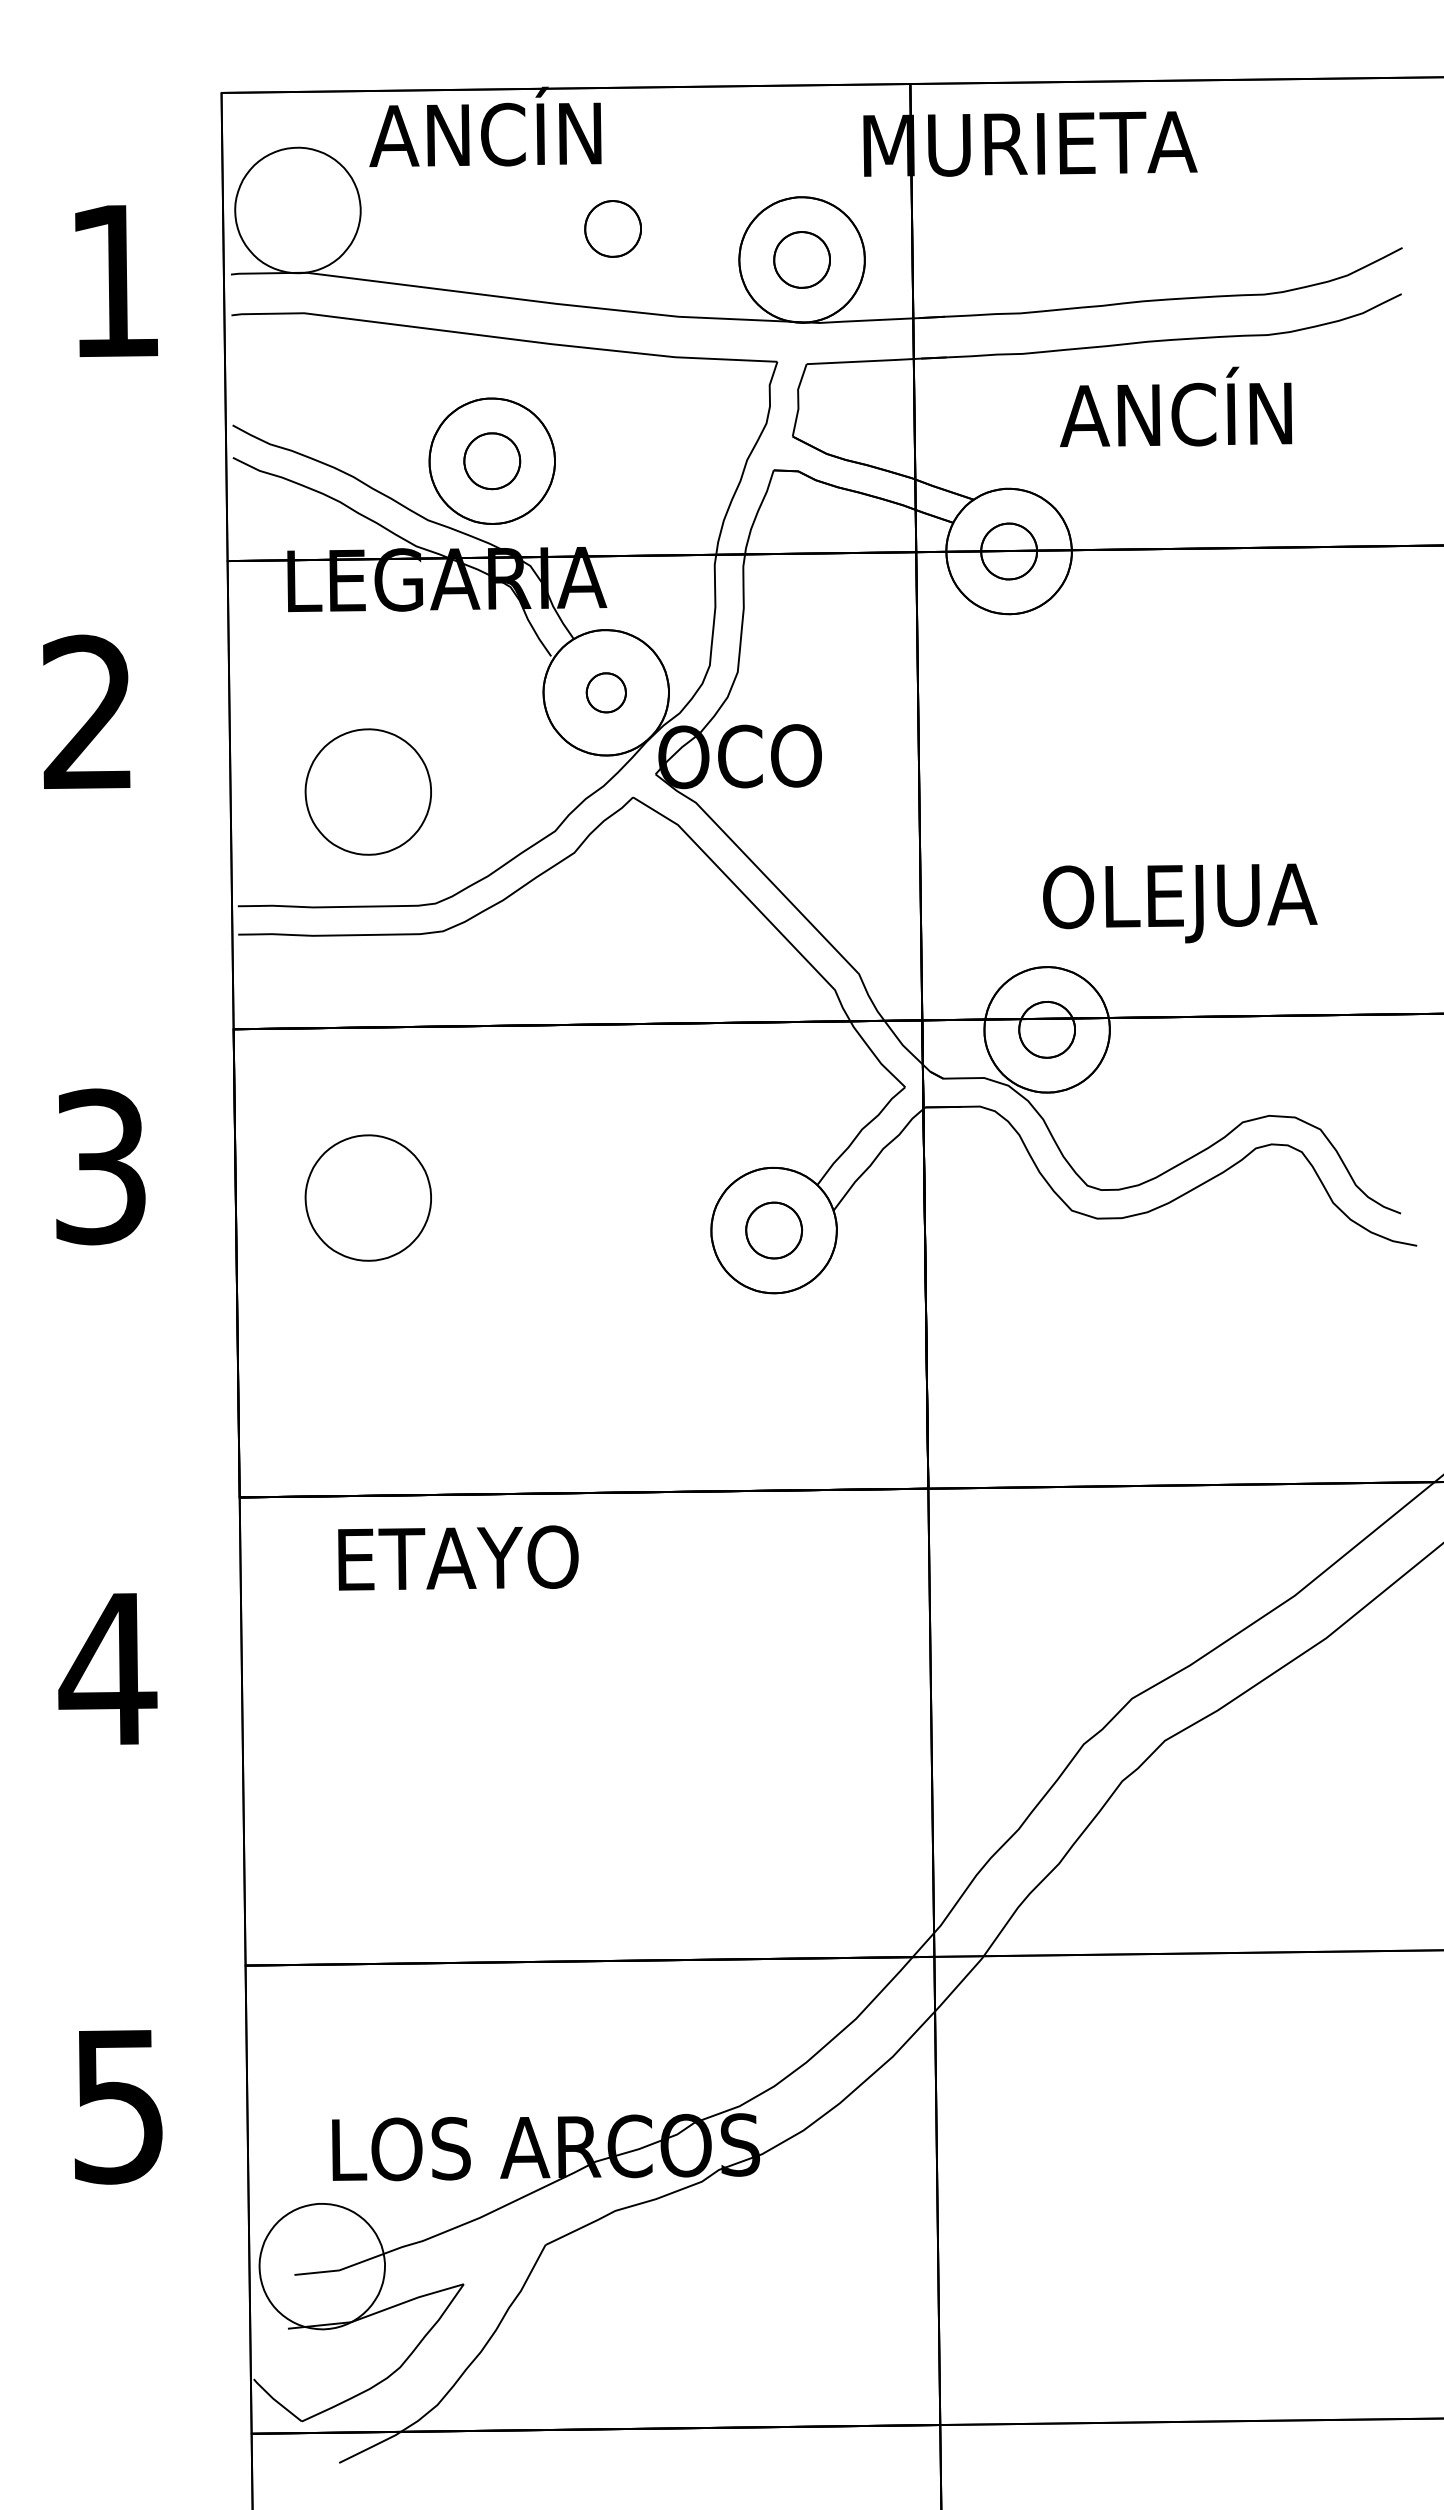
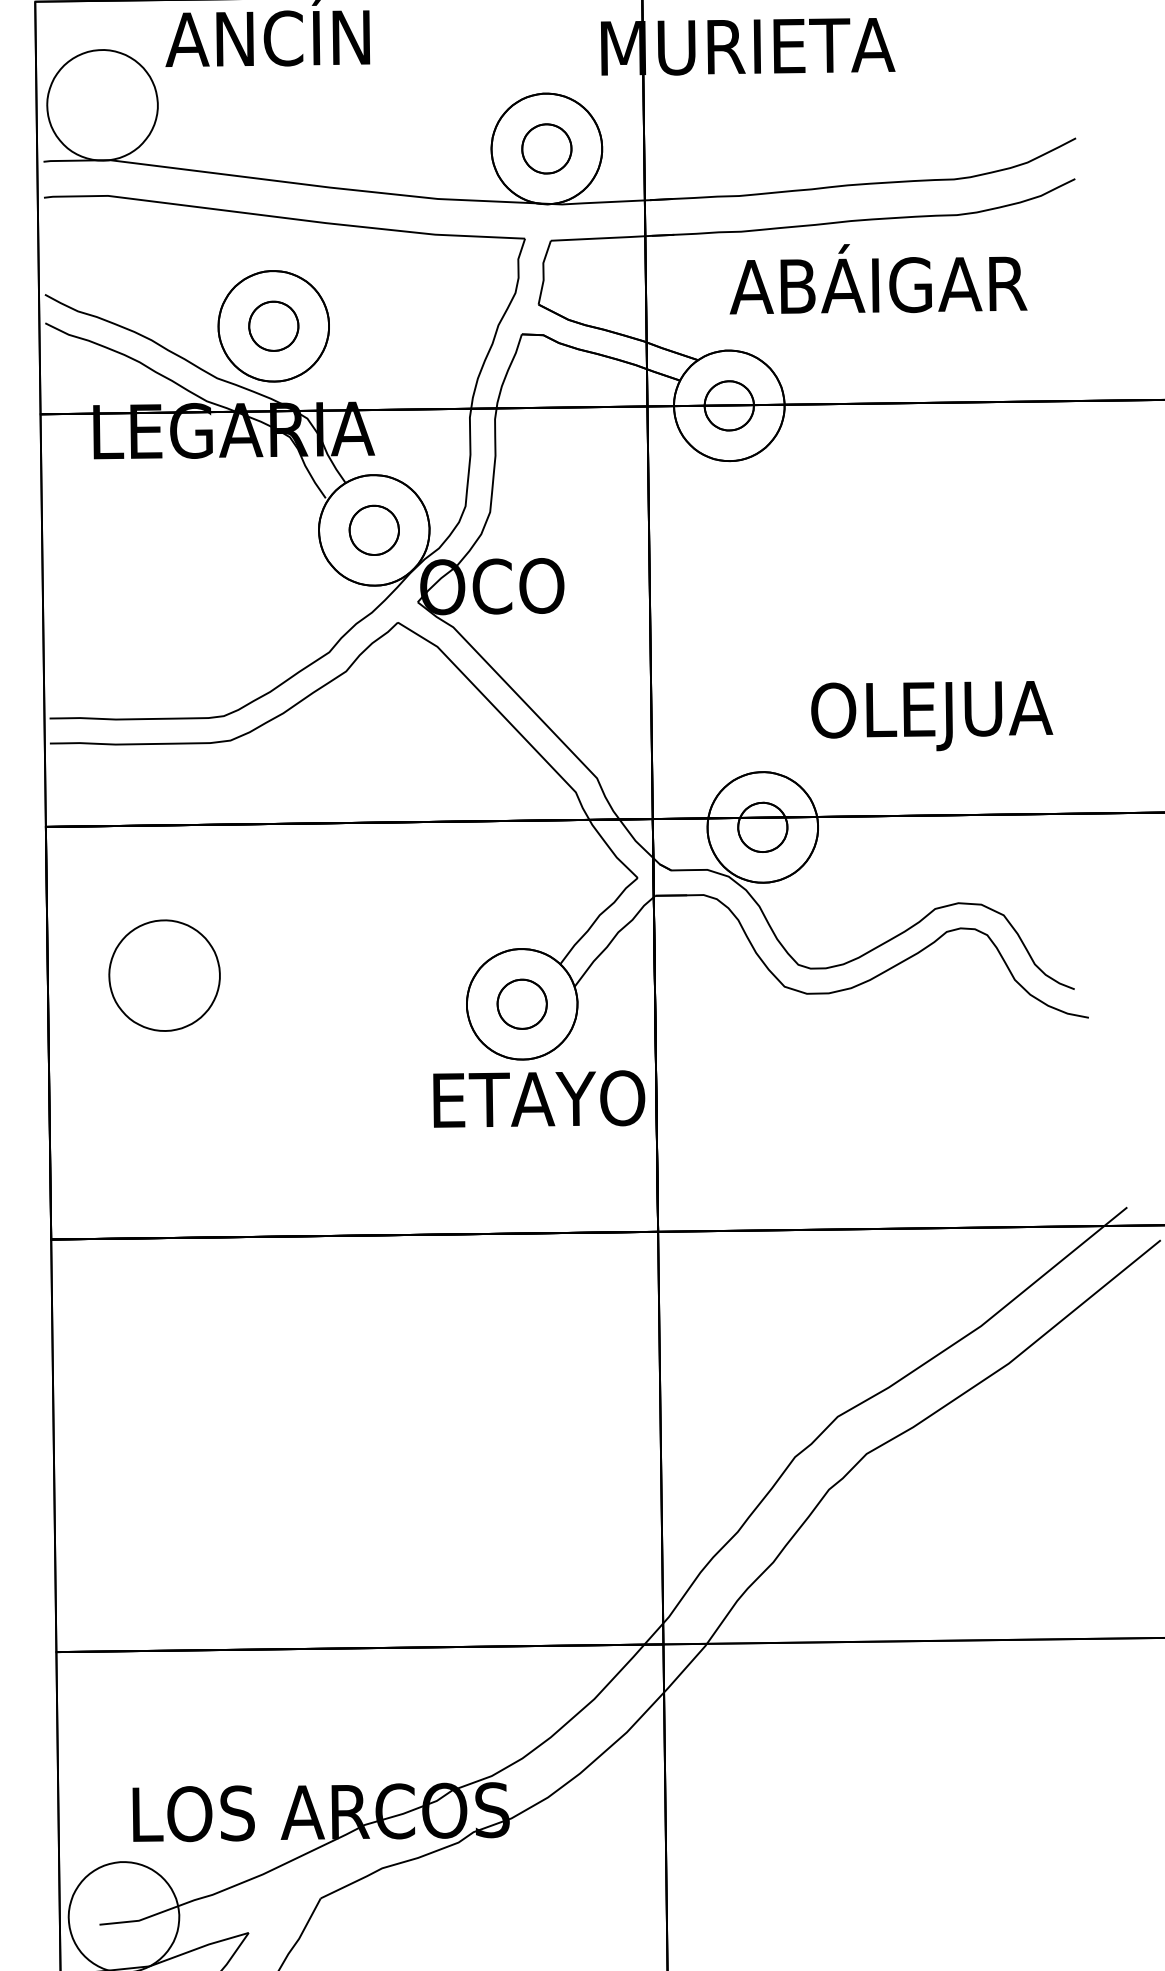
part: (612, 228) -> (379, 121), removed
text: (1178, 406) -> (878, 278), ANCÍN -> ABÁIGAR
part: (606, 692) -> (374, 530), size x1.43
part: (367, 791) -> (163, 617), removed
text: (1180, 903) -> (932, 716), moved
text: (458, 1557) -> (539, 1098), moved

